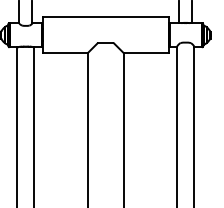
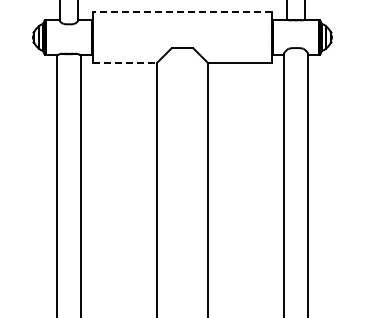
line: (105, 16) -> (182, 11), solid -> dashed
line: (65, 53) -> (125, 63), solid -> dashed

